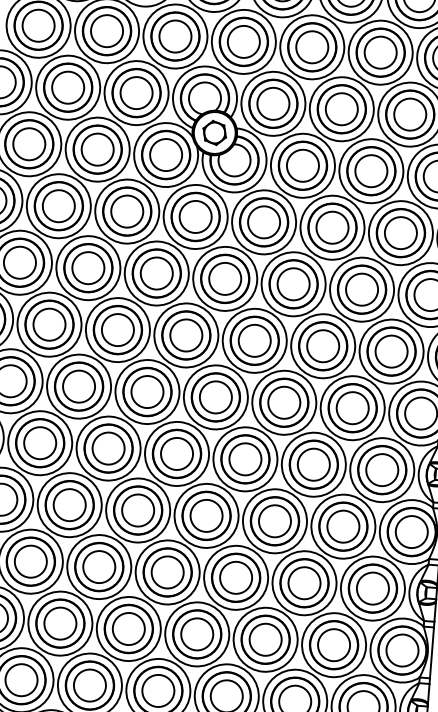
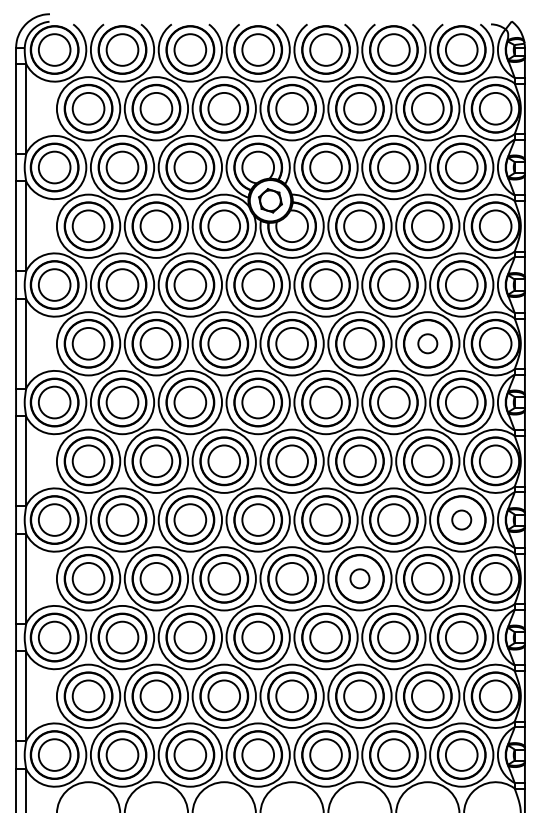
circle: (361, 289) -> (427, 343), size x0.6
circle: (382, 469) -> (461, 519), size x0.6
circle: (274, 520) -> (359, 578), size x0.6

